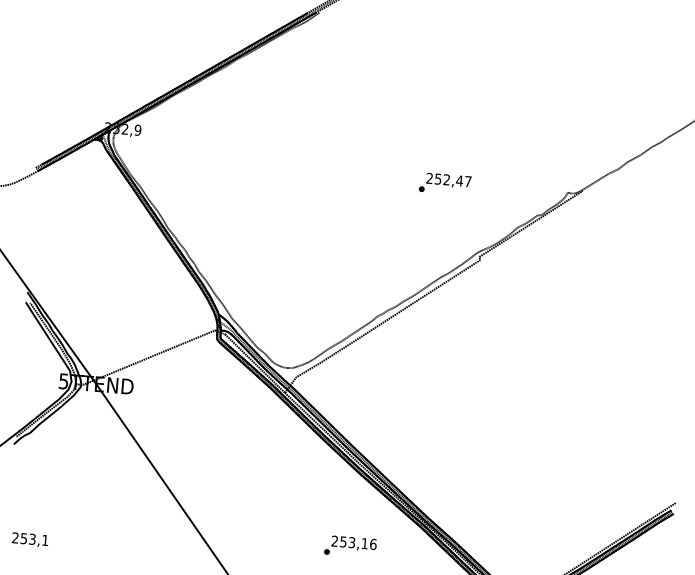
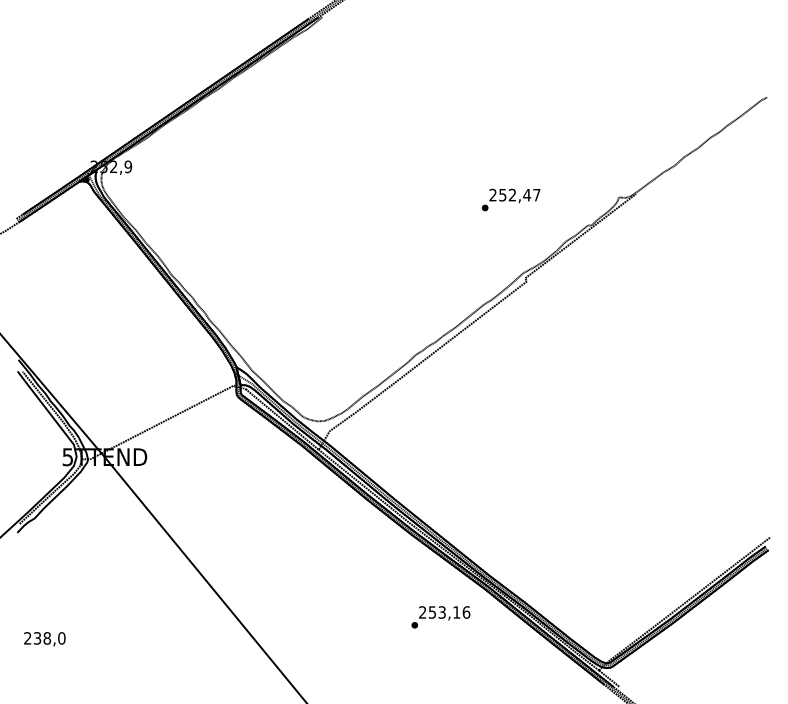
text: (445, 183) -> (511, 199), moved
text: (34, 539) -> (49, 638), 253,1 -> 238,0
text: (350, 546) -> (440, 617), moved

